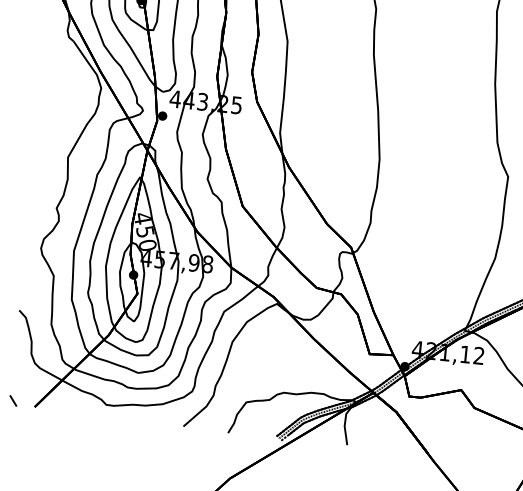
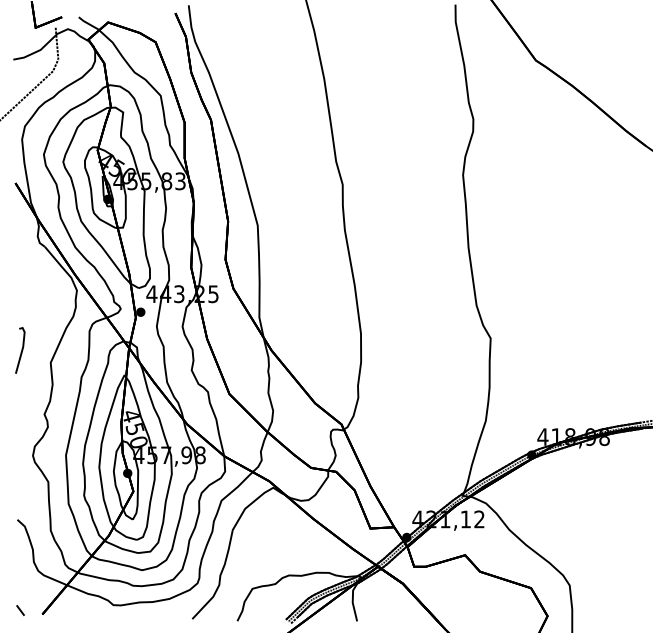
line: (40, 142) -> (21, 350), added

